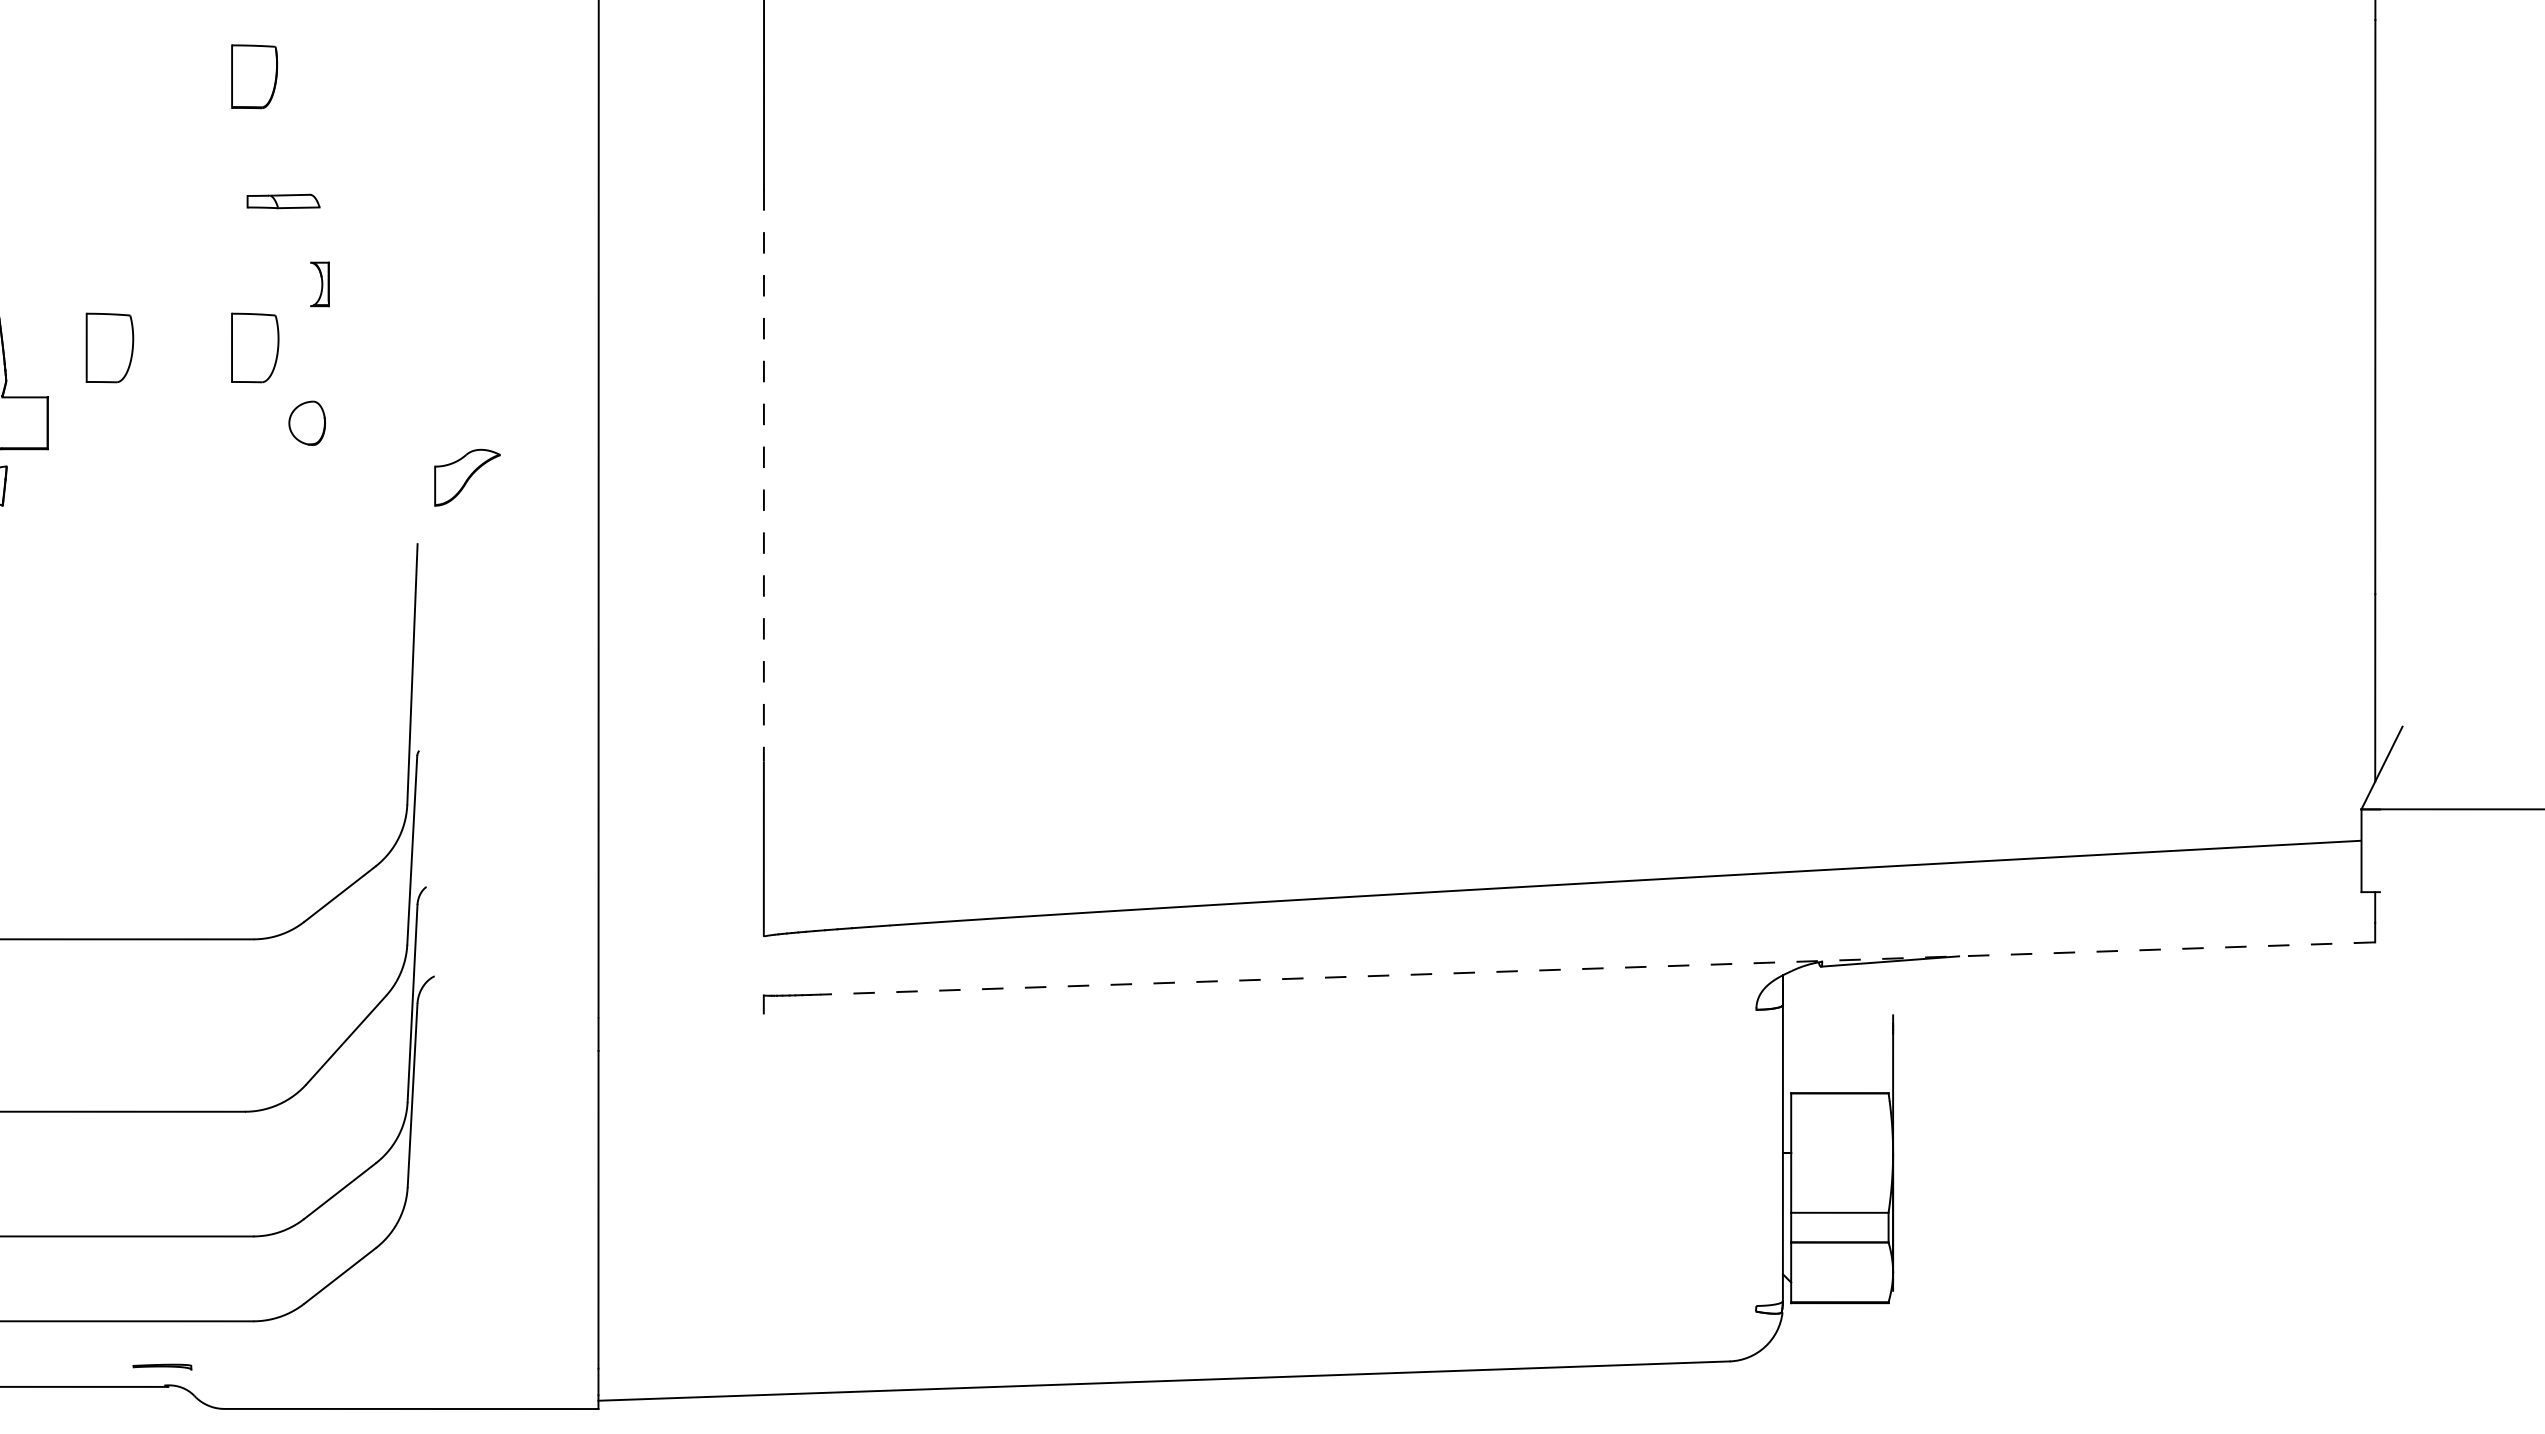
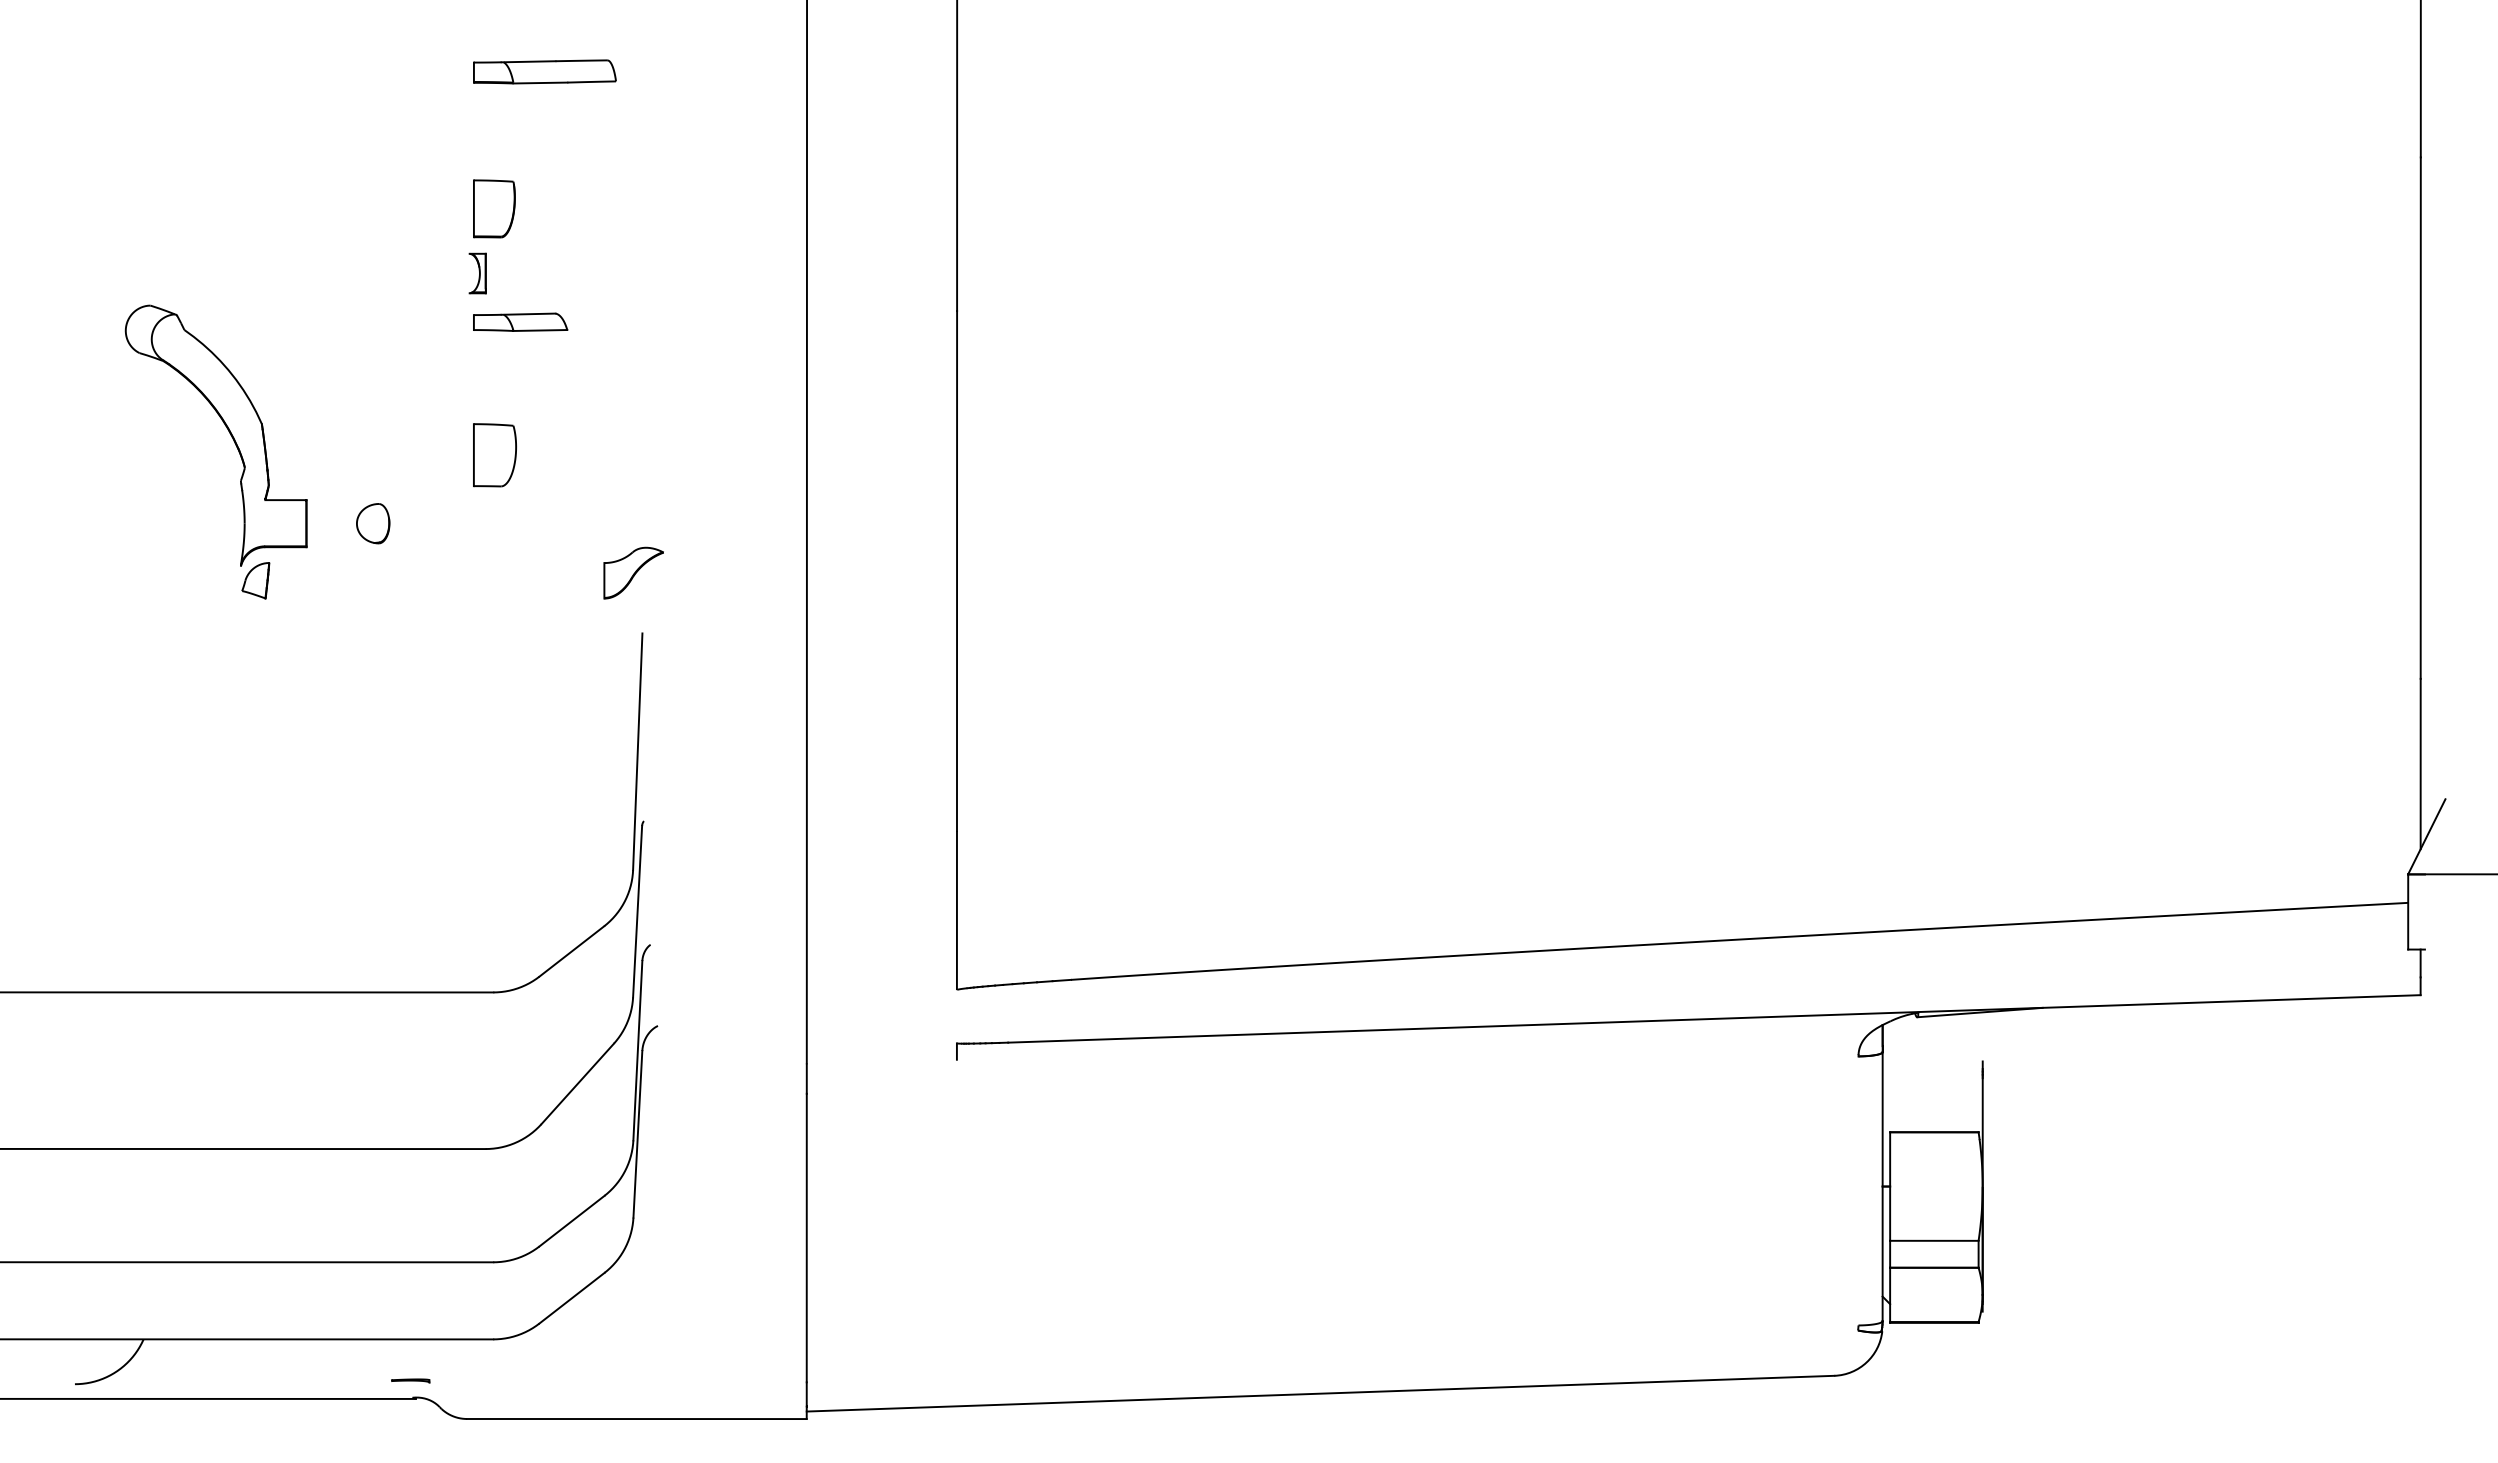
part: (283, 200) -> (520, 321), size x1.43
part: (319, 284) -> (477, 273), moved
part: (109, 348) -> (362, 455), removed
part: (307, 423) -> (373, 523), moved
line: (764, 475) -> (957, 571), dashed -> solid
part: (467, 477) -> (633, 572), moved
line: (1597, 968) -> (1714, 1018), dashed -> solid
part: (162, 1366) -> (410, 1380), size x0.71

